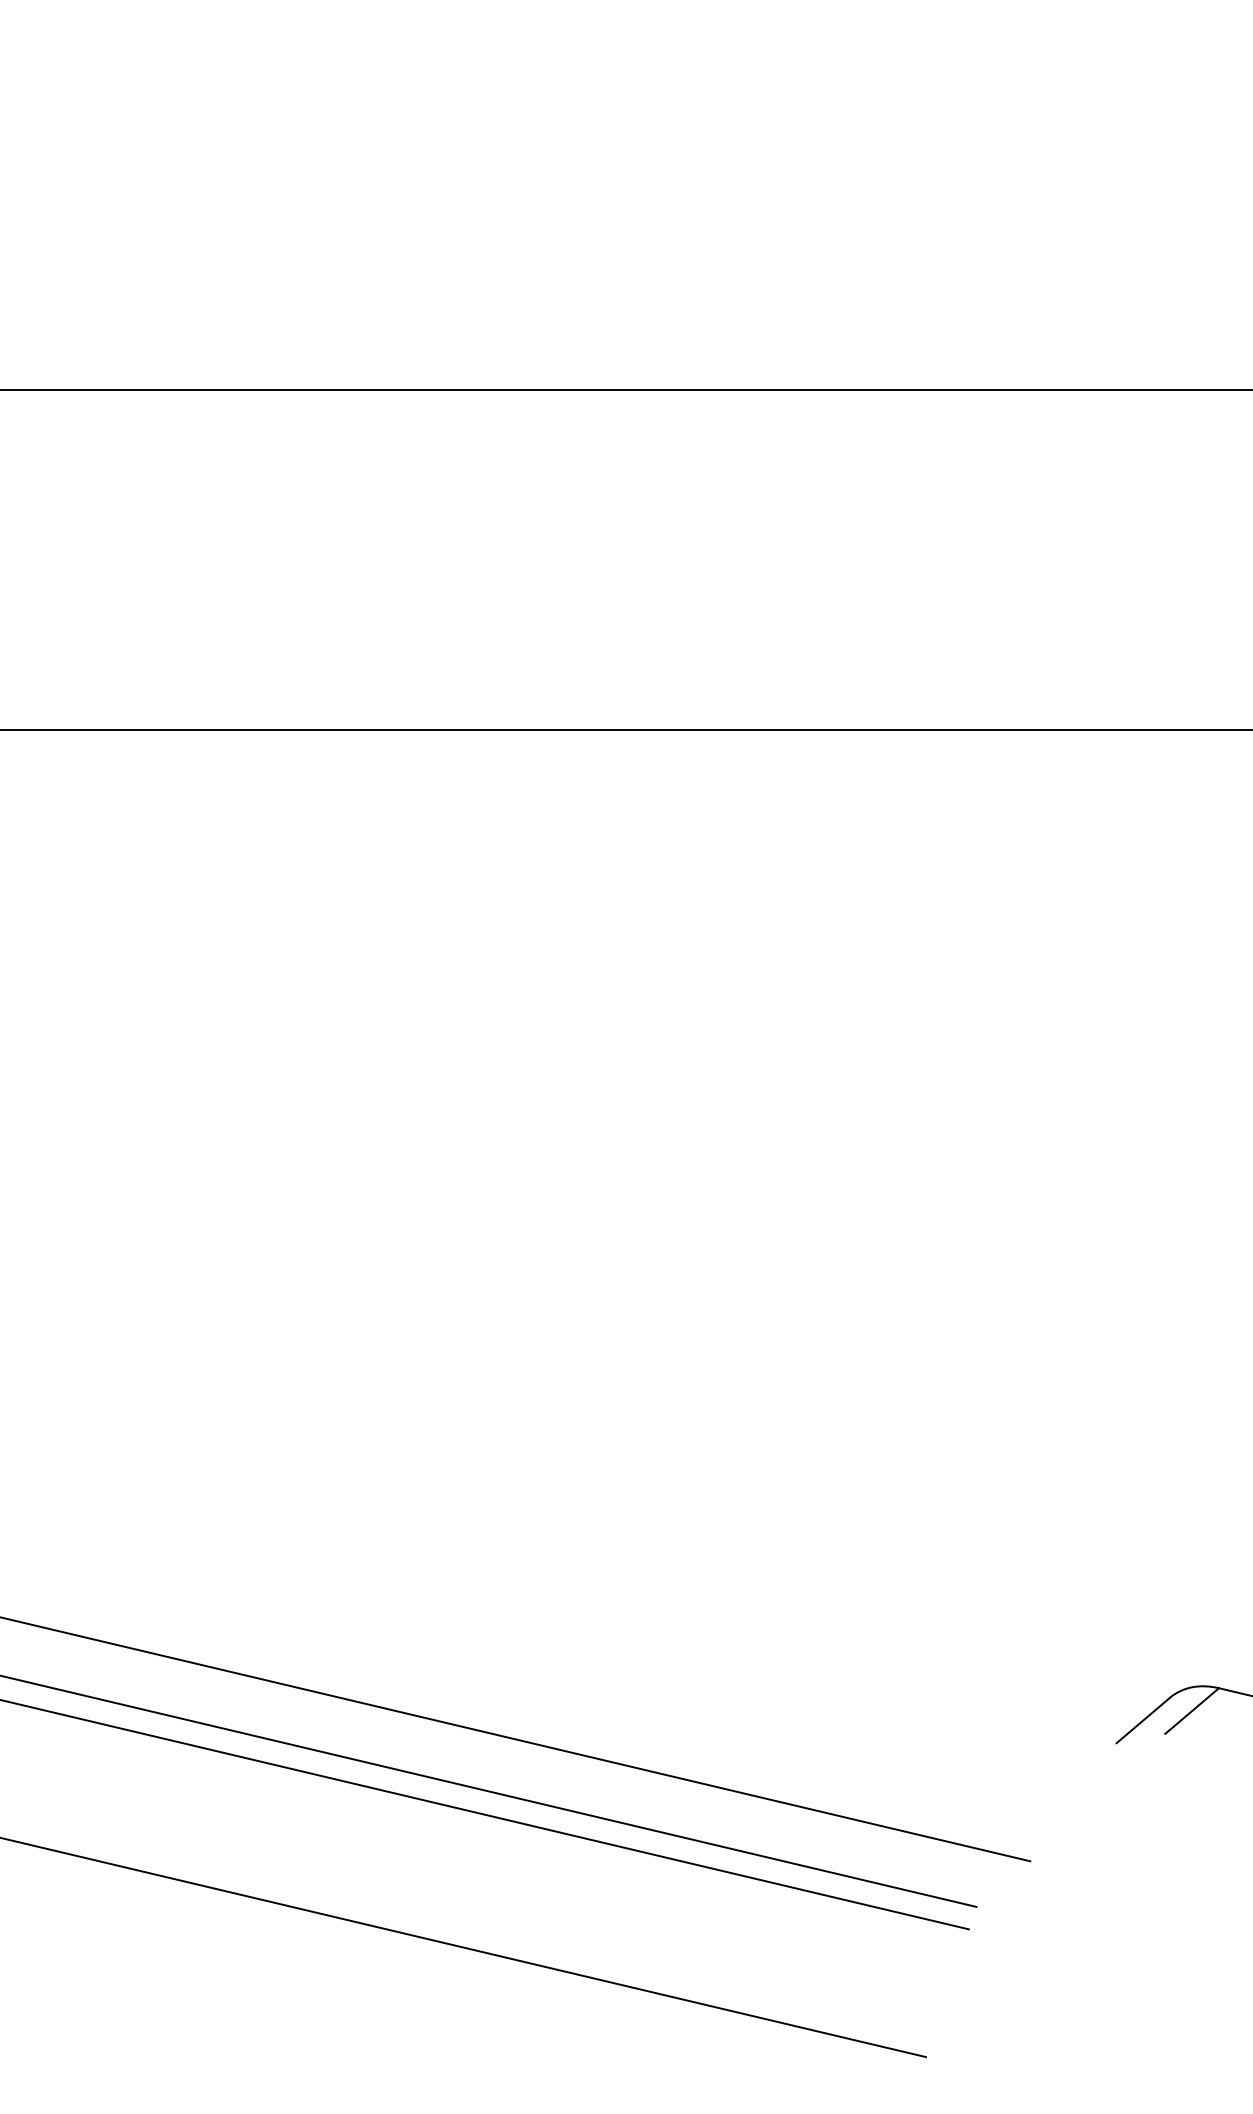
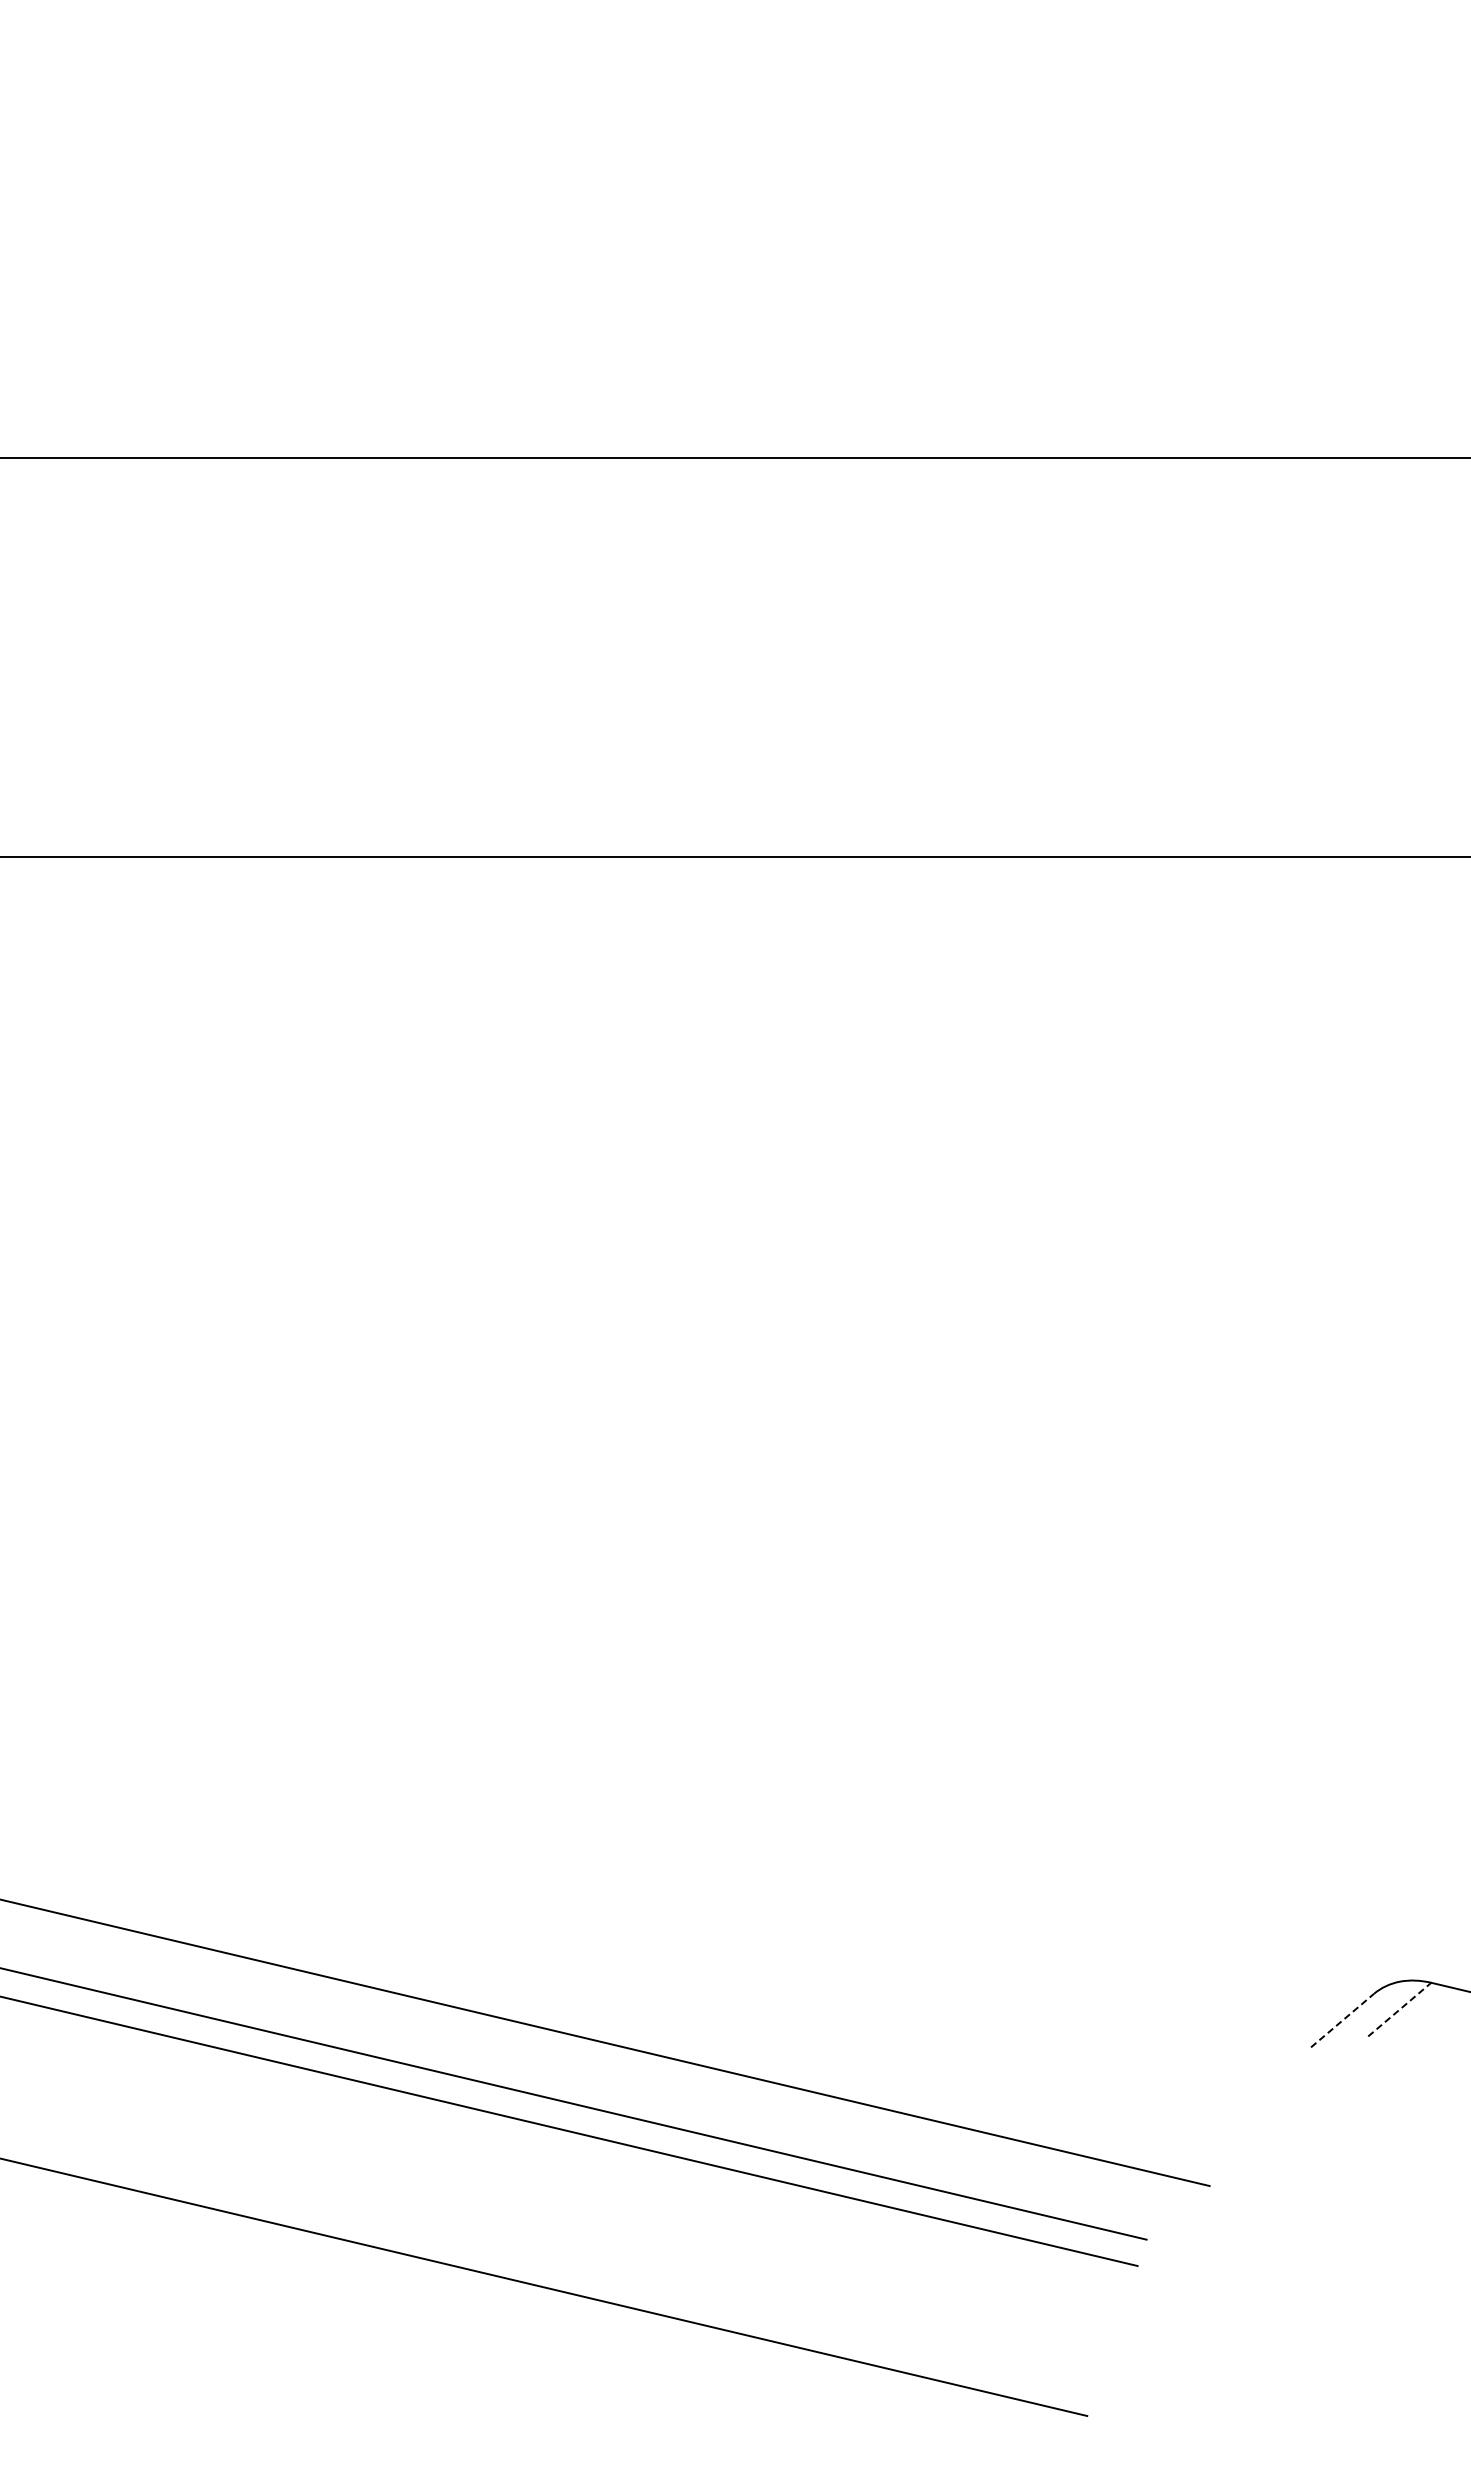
line: (1192, 1710) -> (1400, 2009), solid -> dashed
line: (1143, 1720) -> (1342, 2020), solid -> dashed

